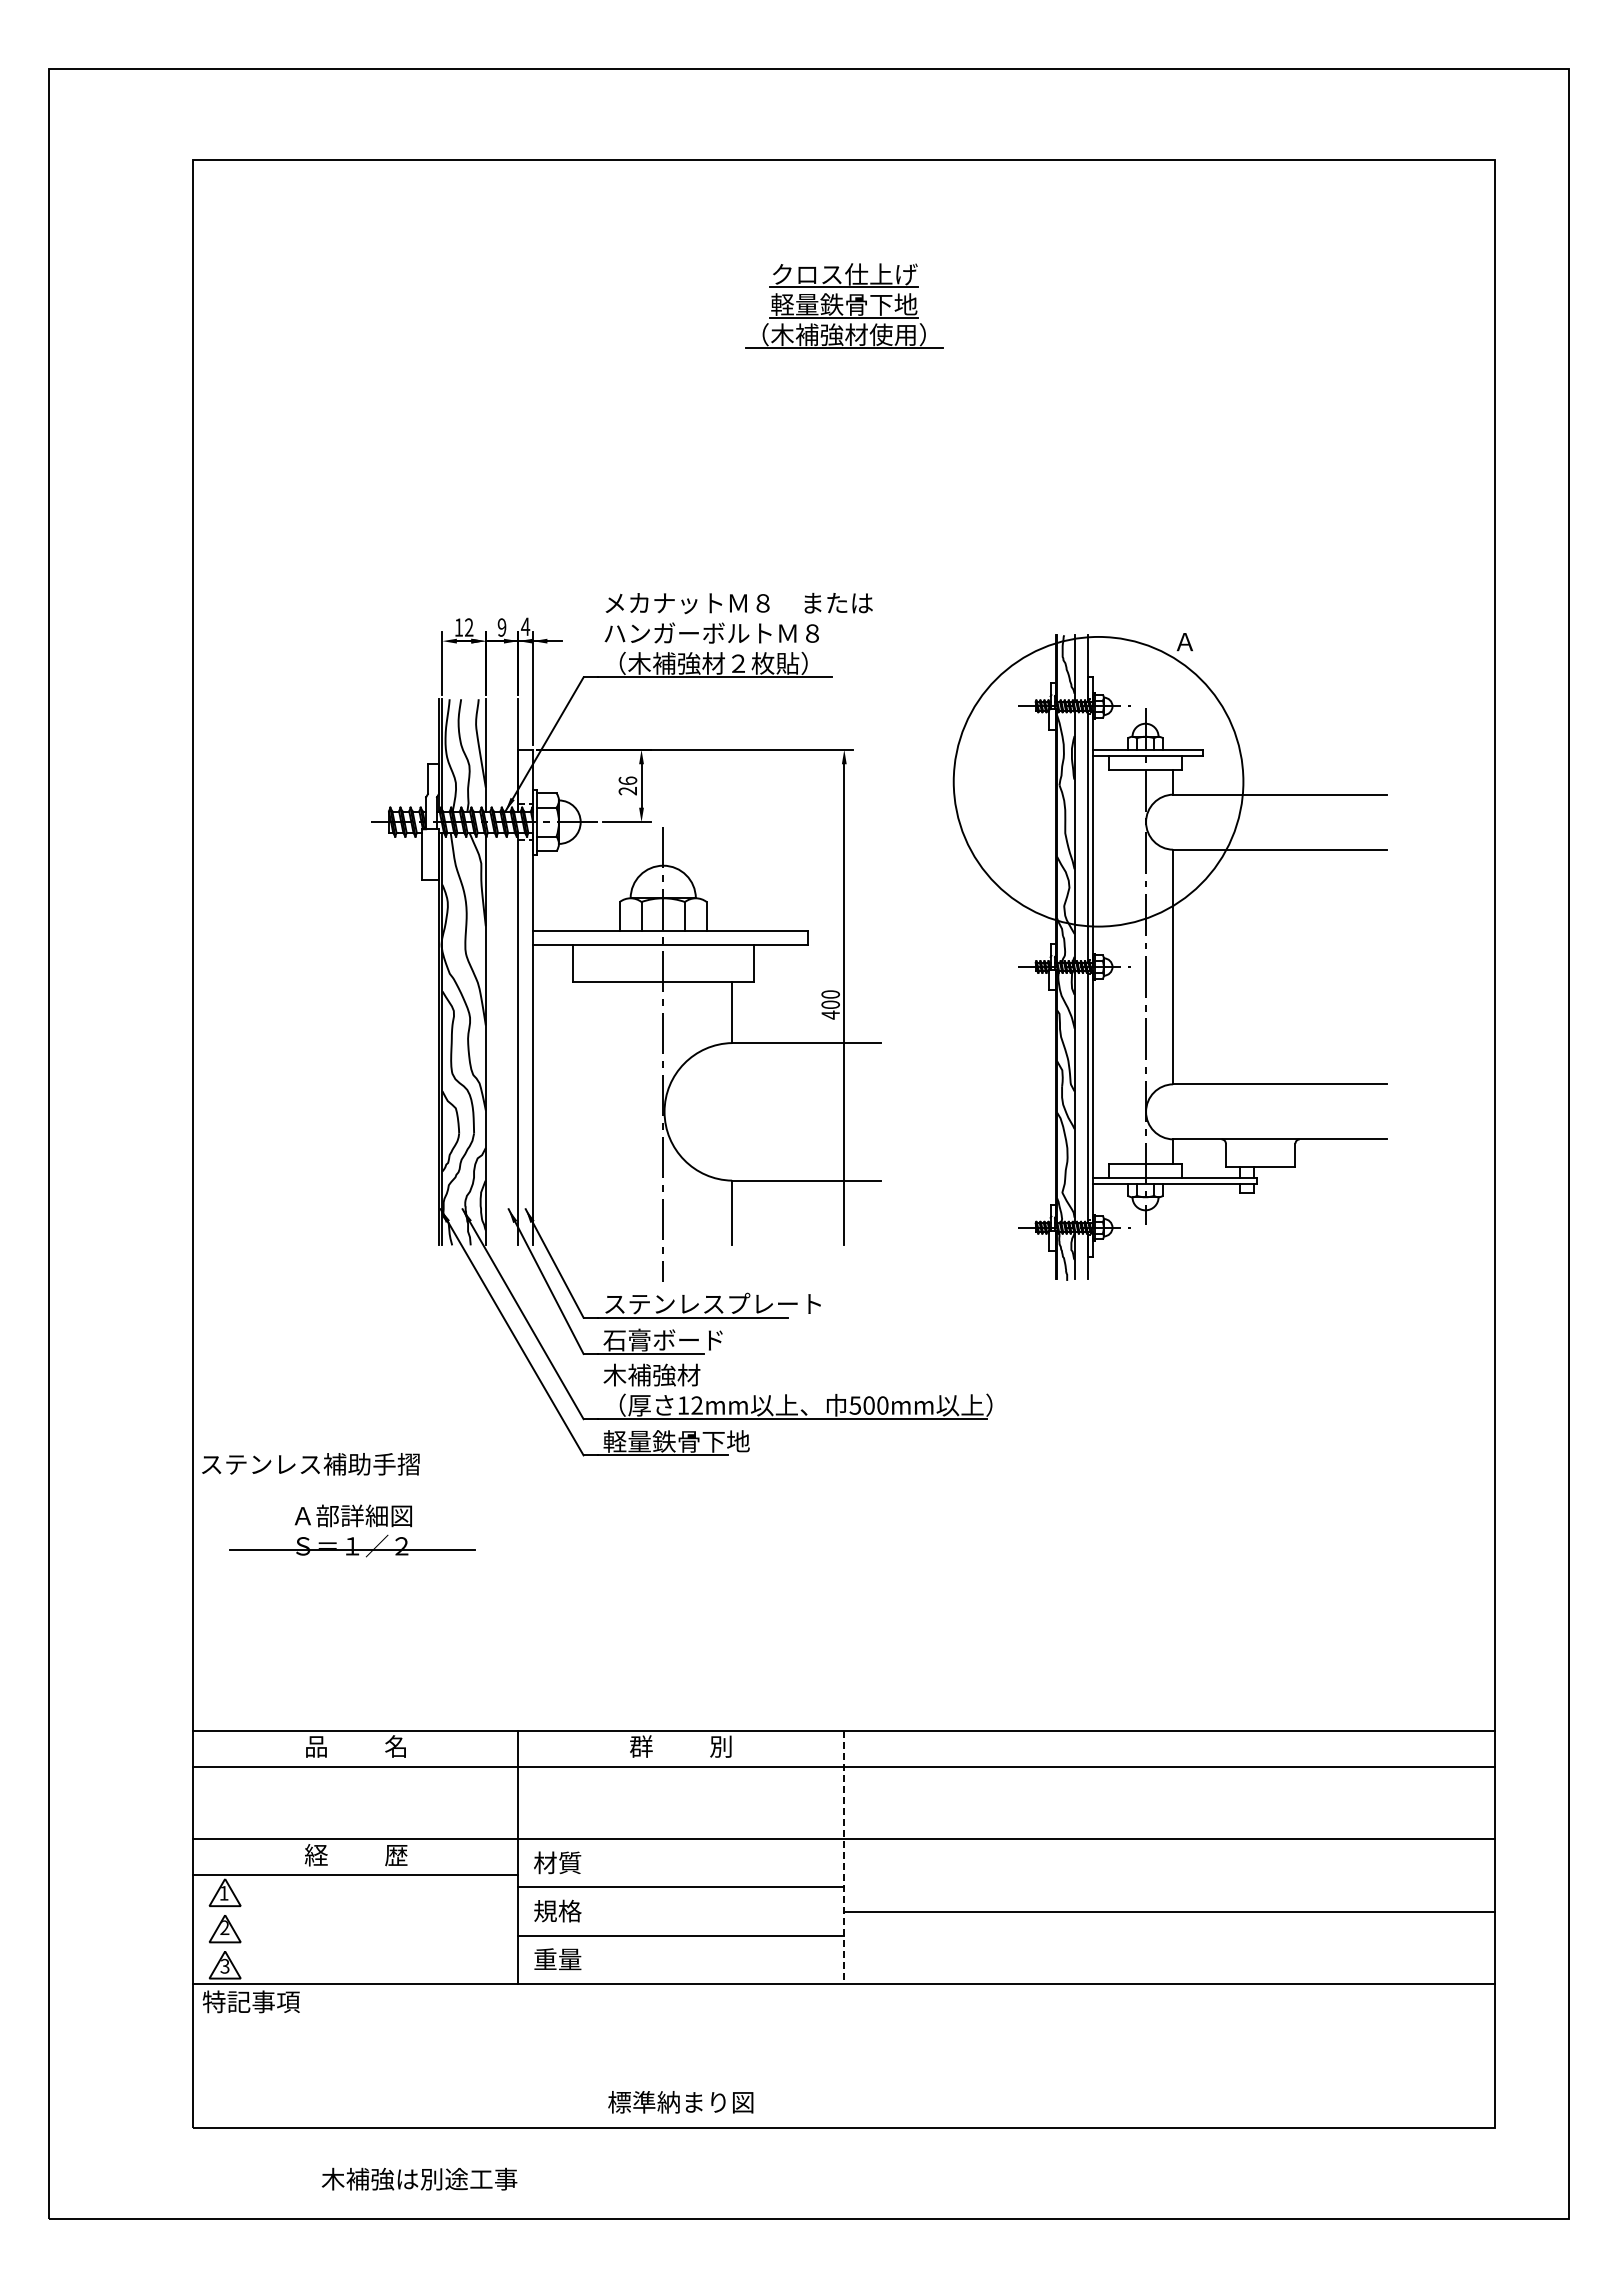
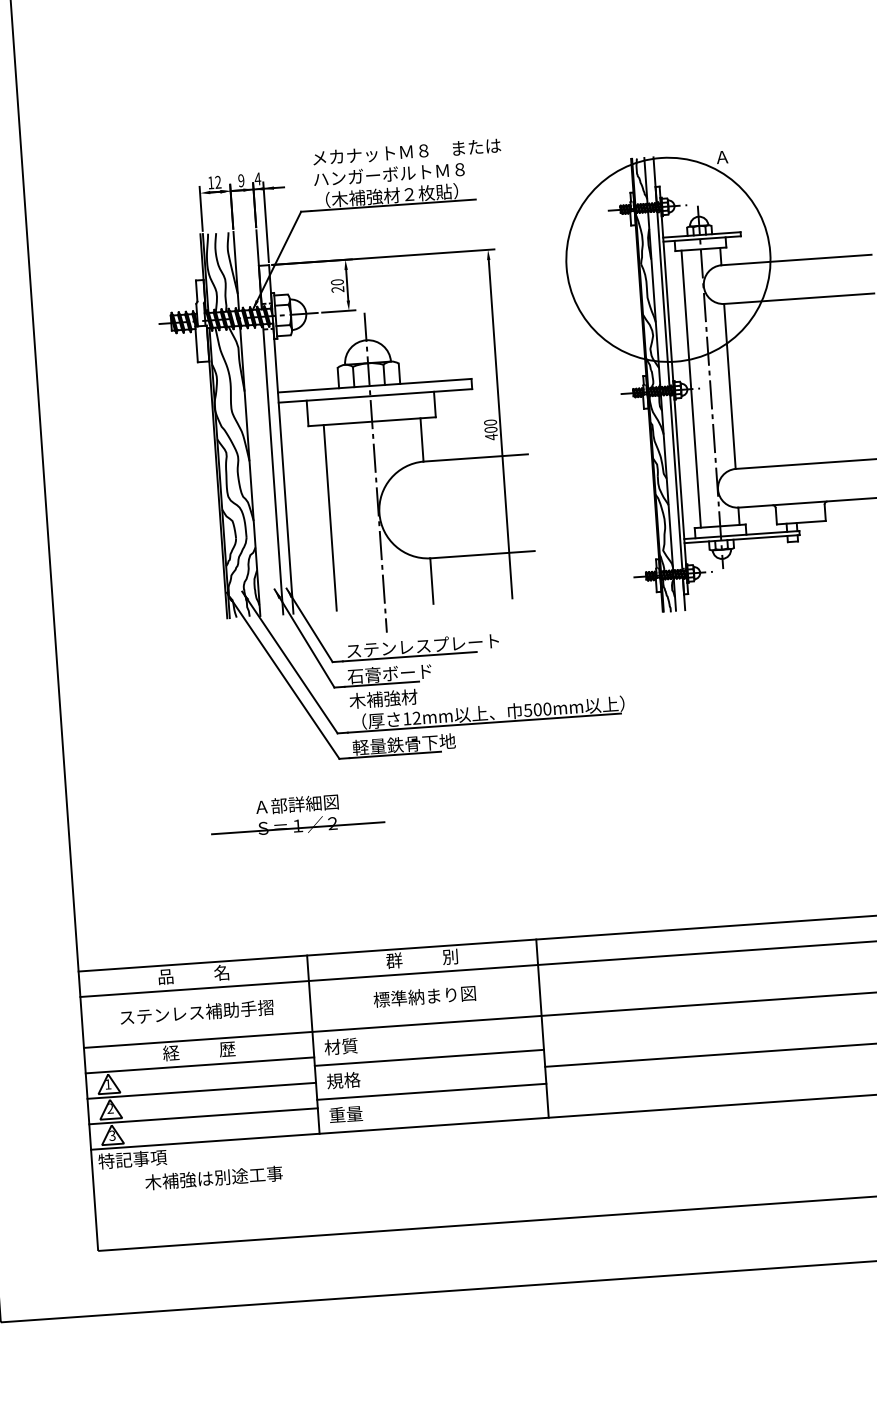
text: (627, 780) -> (337, 282), 26 -> 20
line: (1118, 967) -> (691, 389), added
line: (594, 1113) -> (330, 517), added
text: (310, 1464) -> (196, 1012), moved
part: (352, 1530) -> (297, 814), moved
line: (844, 1857) -> (542, 1028), dashed -> solid
line: (355, 1911) -> (201, 1090), added
line: (355, 1947) -> (203, 1116), added
text: (680, 2102) -> (424, 996), moved
text: (419, 2178) -> (213, 1177), moved

